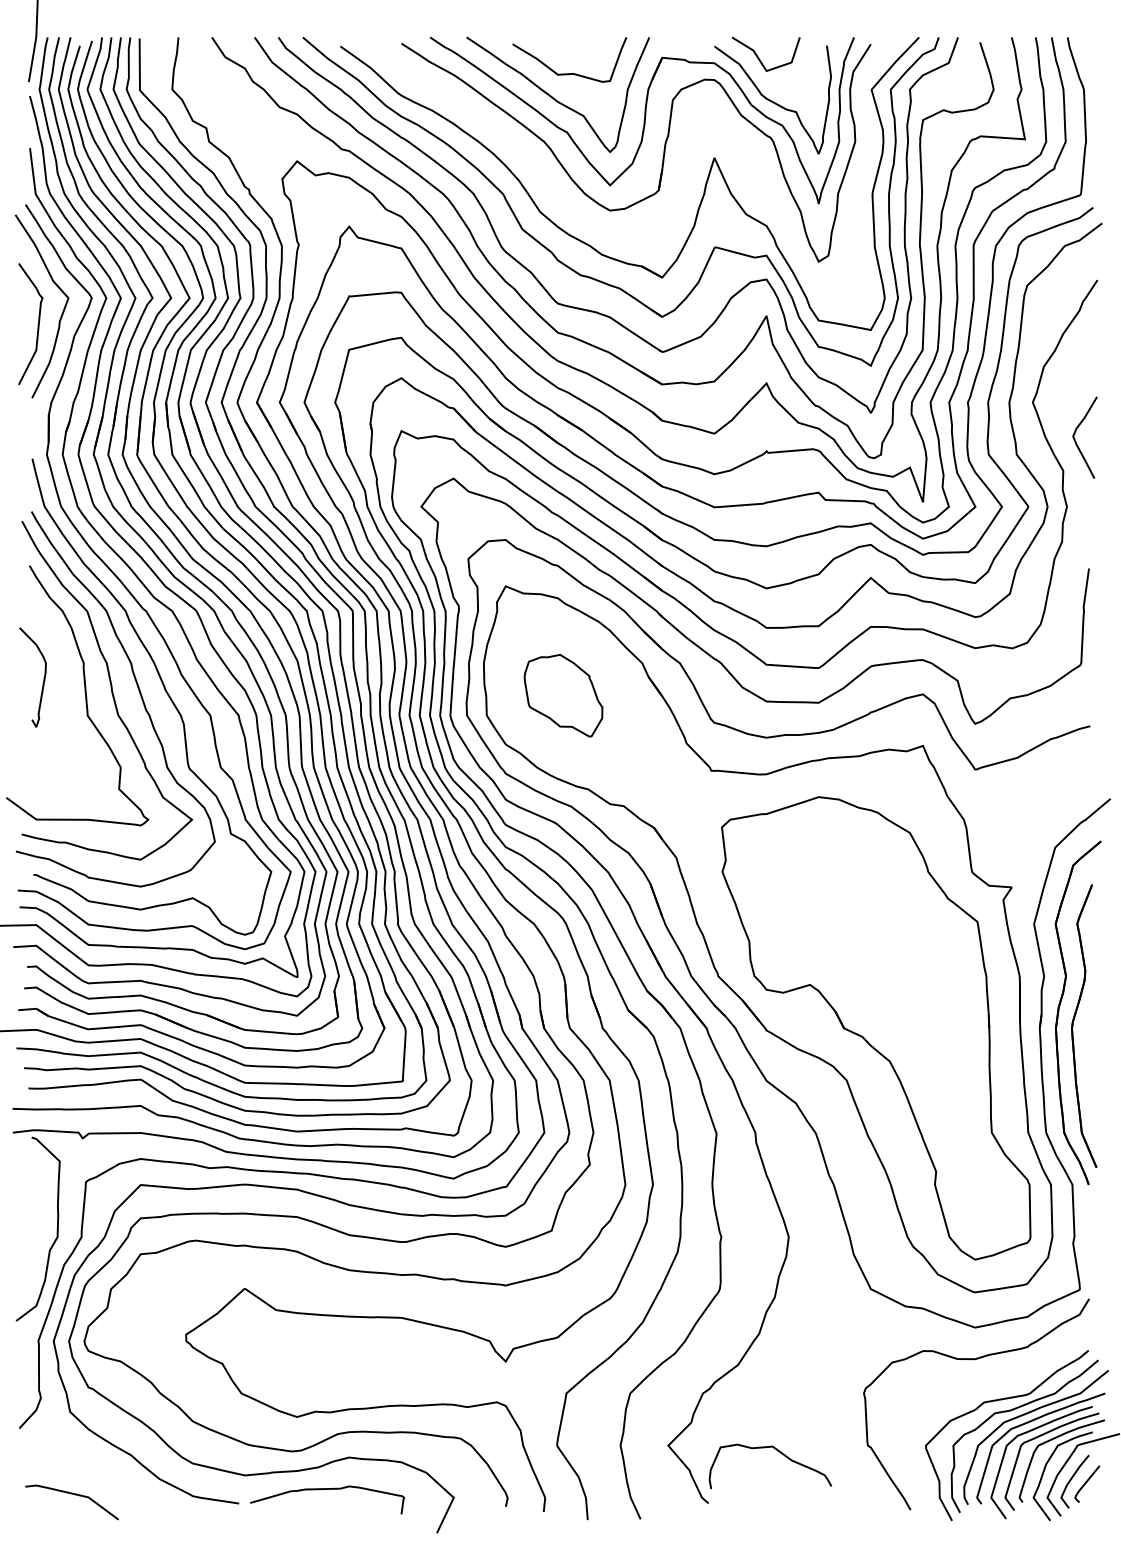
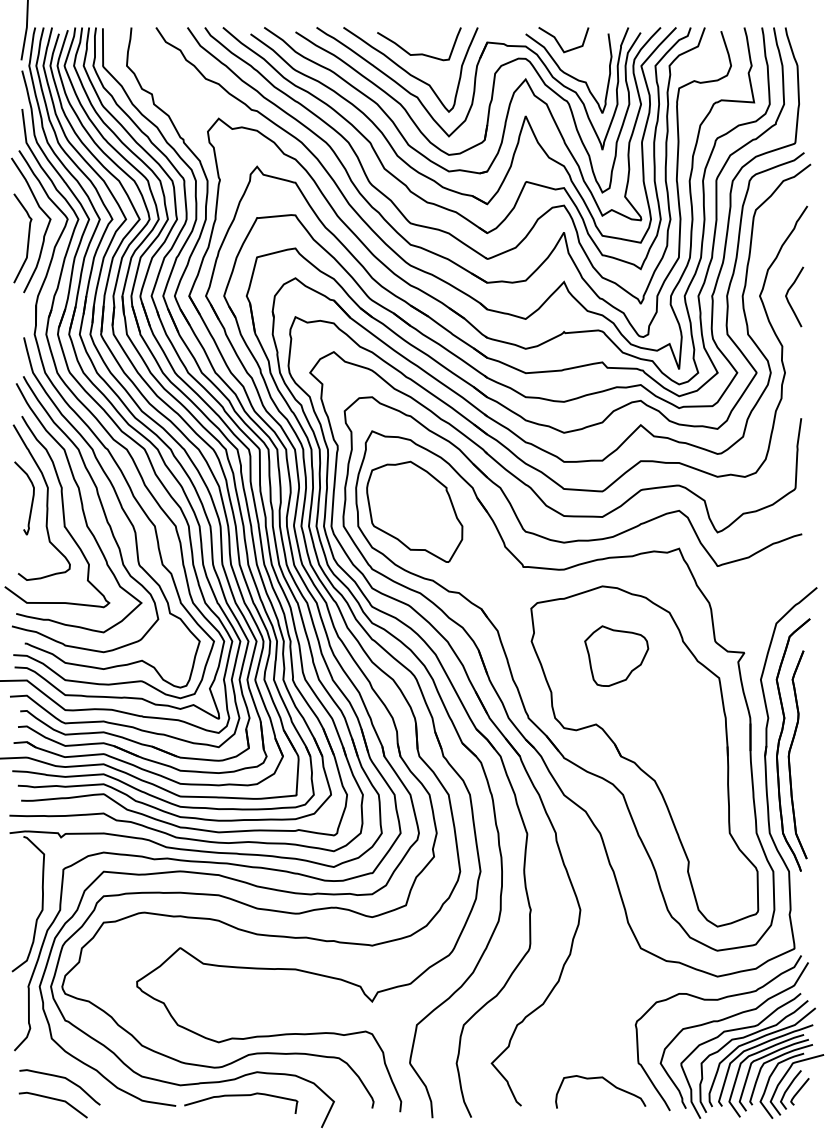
part: (683, 179) -> (502, 132), added
curve: (1076, 441) -> (788, 299), moved
curve: (63, 683) -> (46, 502), added
part: (563, 695) -> (414, 511), size x1.67
part: (837, 891) -> (616, 655), added
curve: (990, 1384) -> (728, 1018), added
curve: (781, 1454) -> (608, 1083), moved
curve: (83, 1465) -> (61, 1078), added

